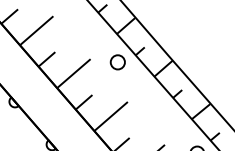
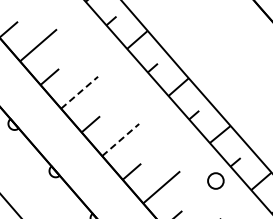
circle: (117, 61) -> (127, 79), removed
line: (73, 73) -> (79, 92), solid -> dashed
line: (111, 116) -> (121, 139), solid -> dashed

